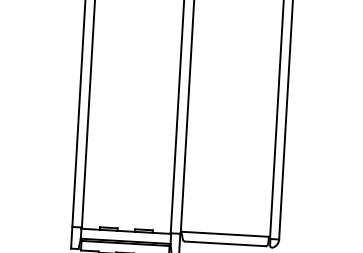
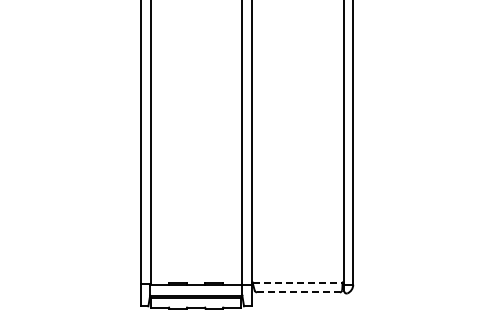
line: (225, 234) -> (297, 282), solid -> dashed
line: (225, 244) -> (298, 292), solid -> dashed

